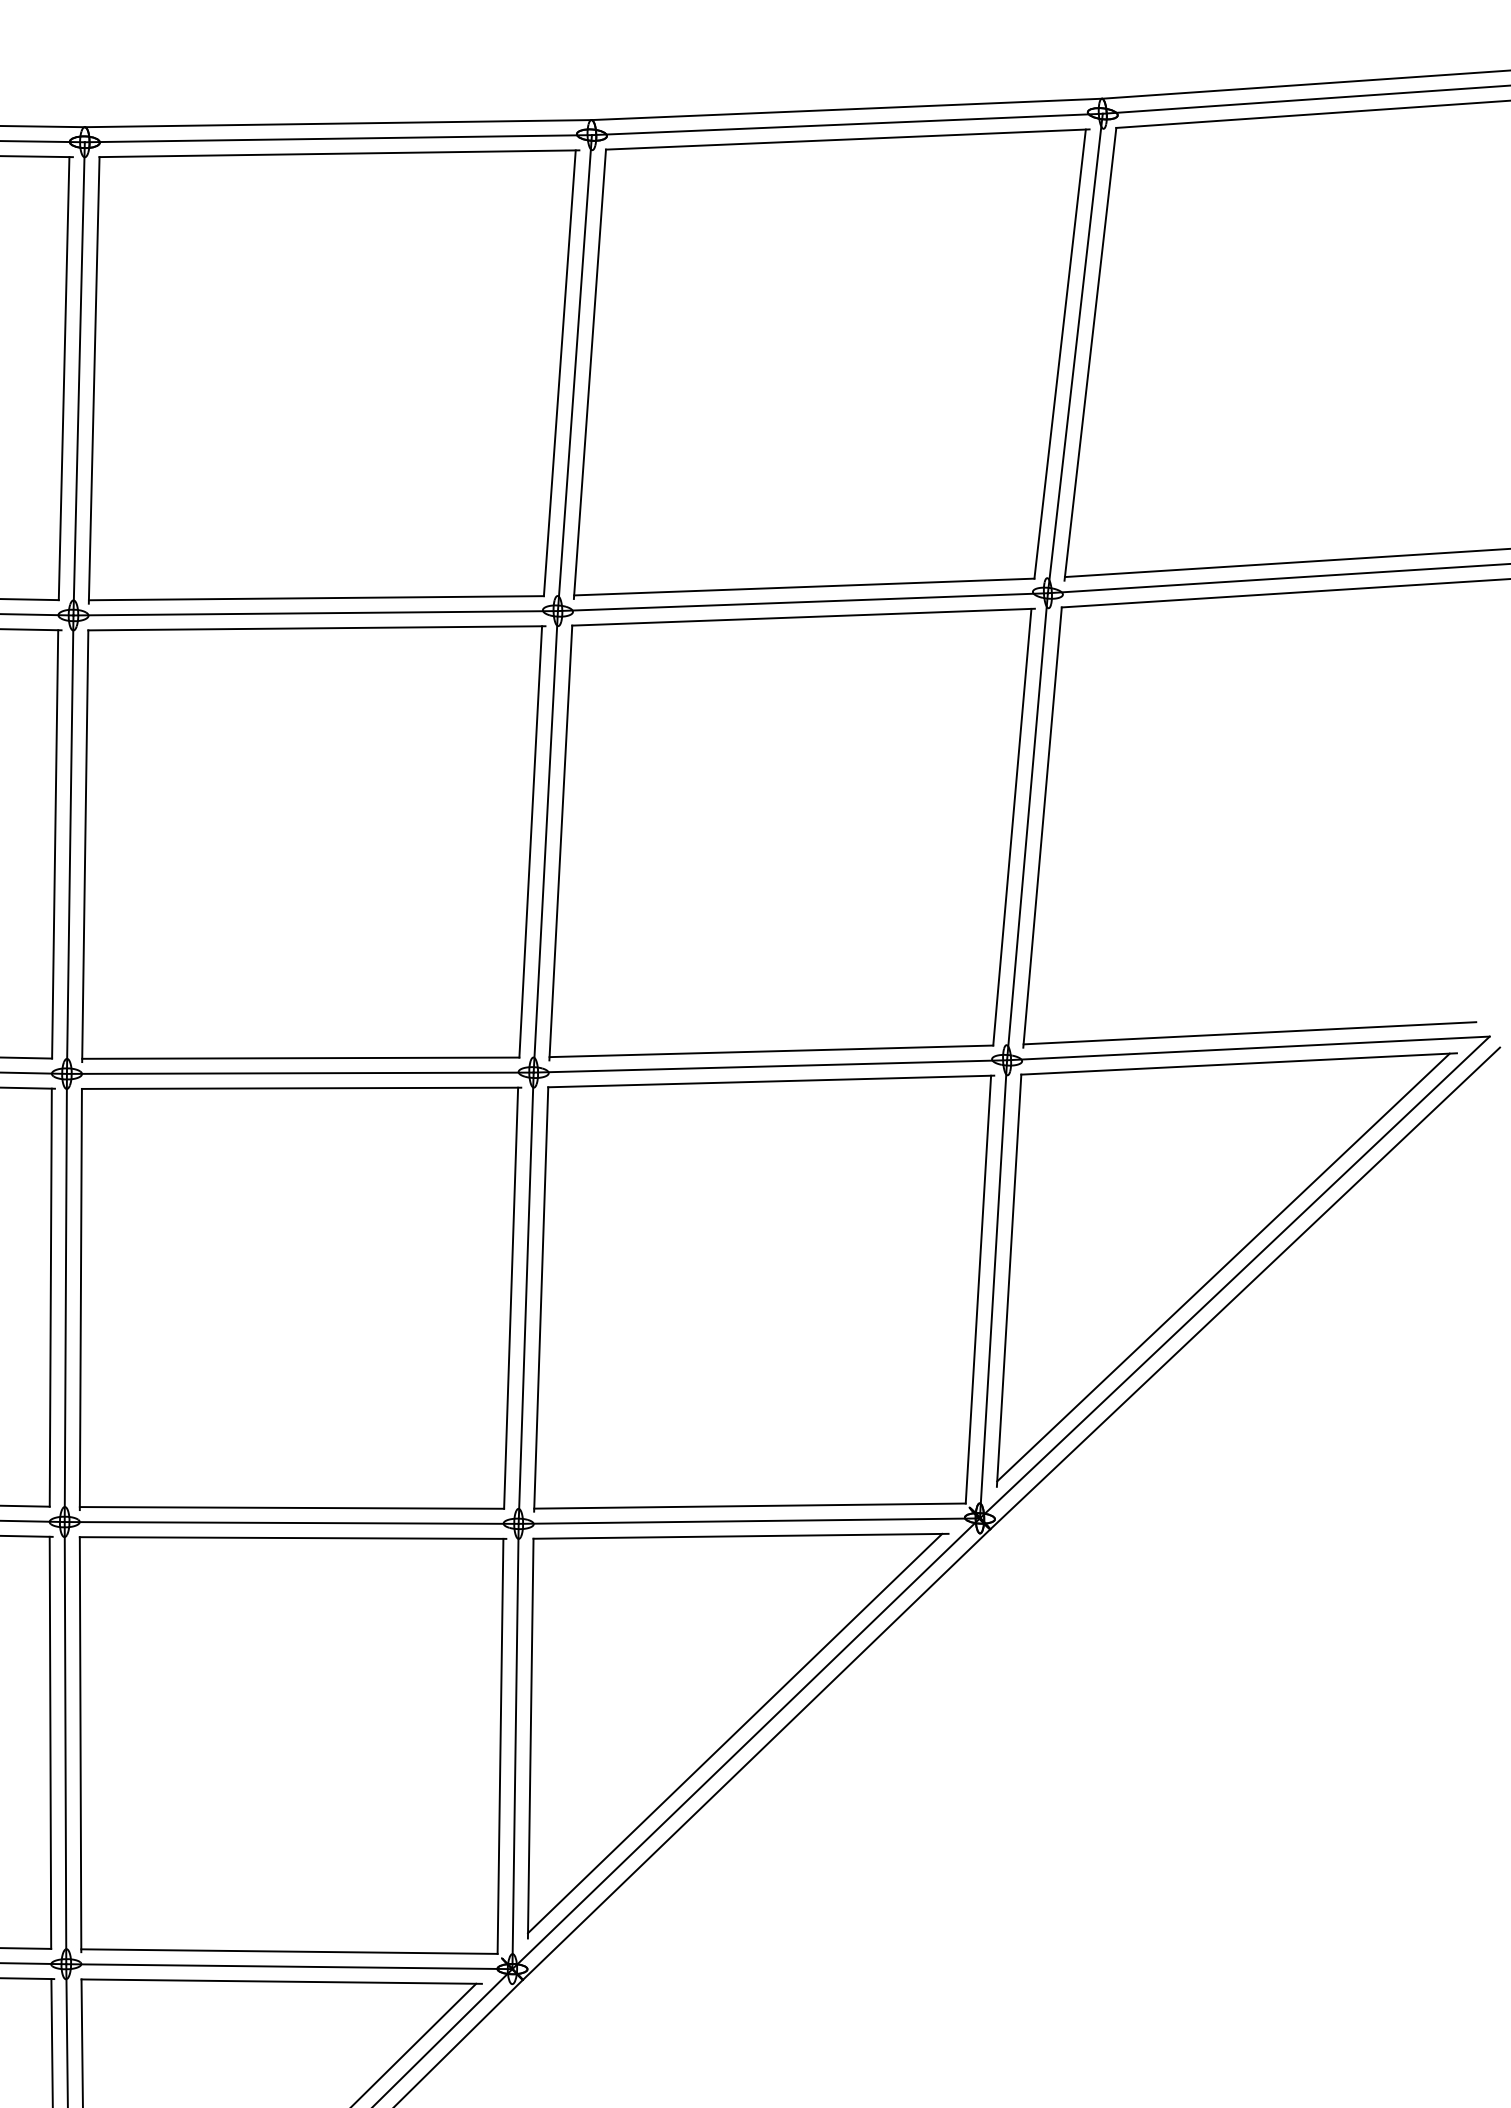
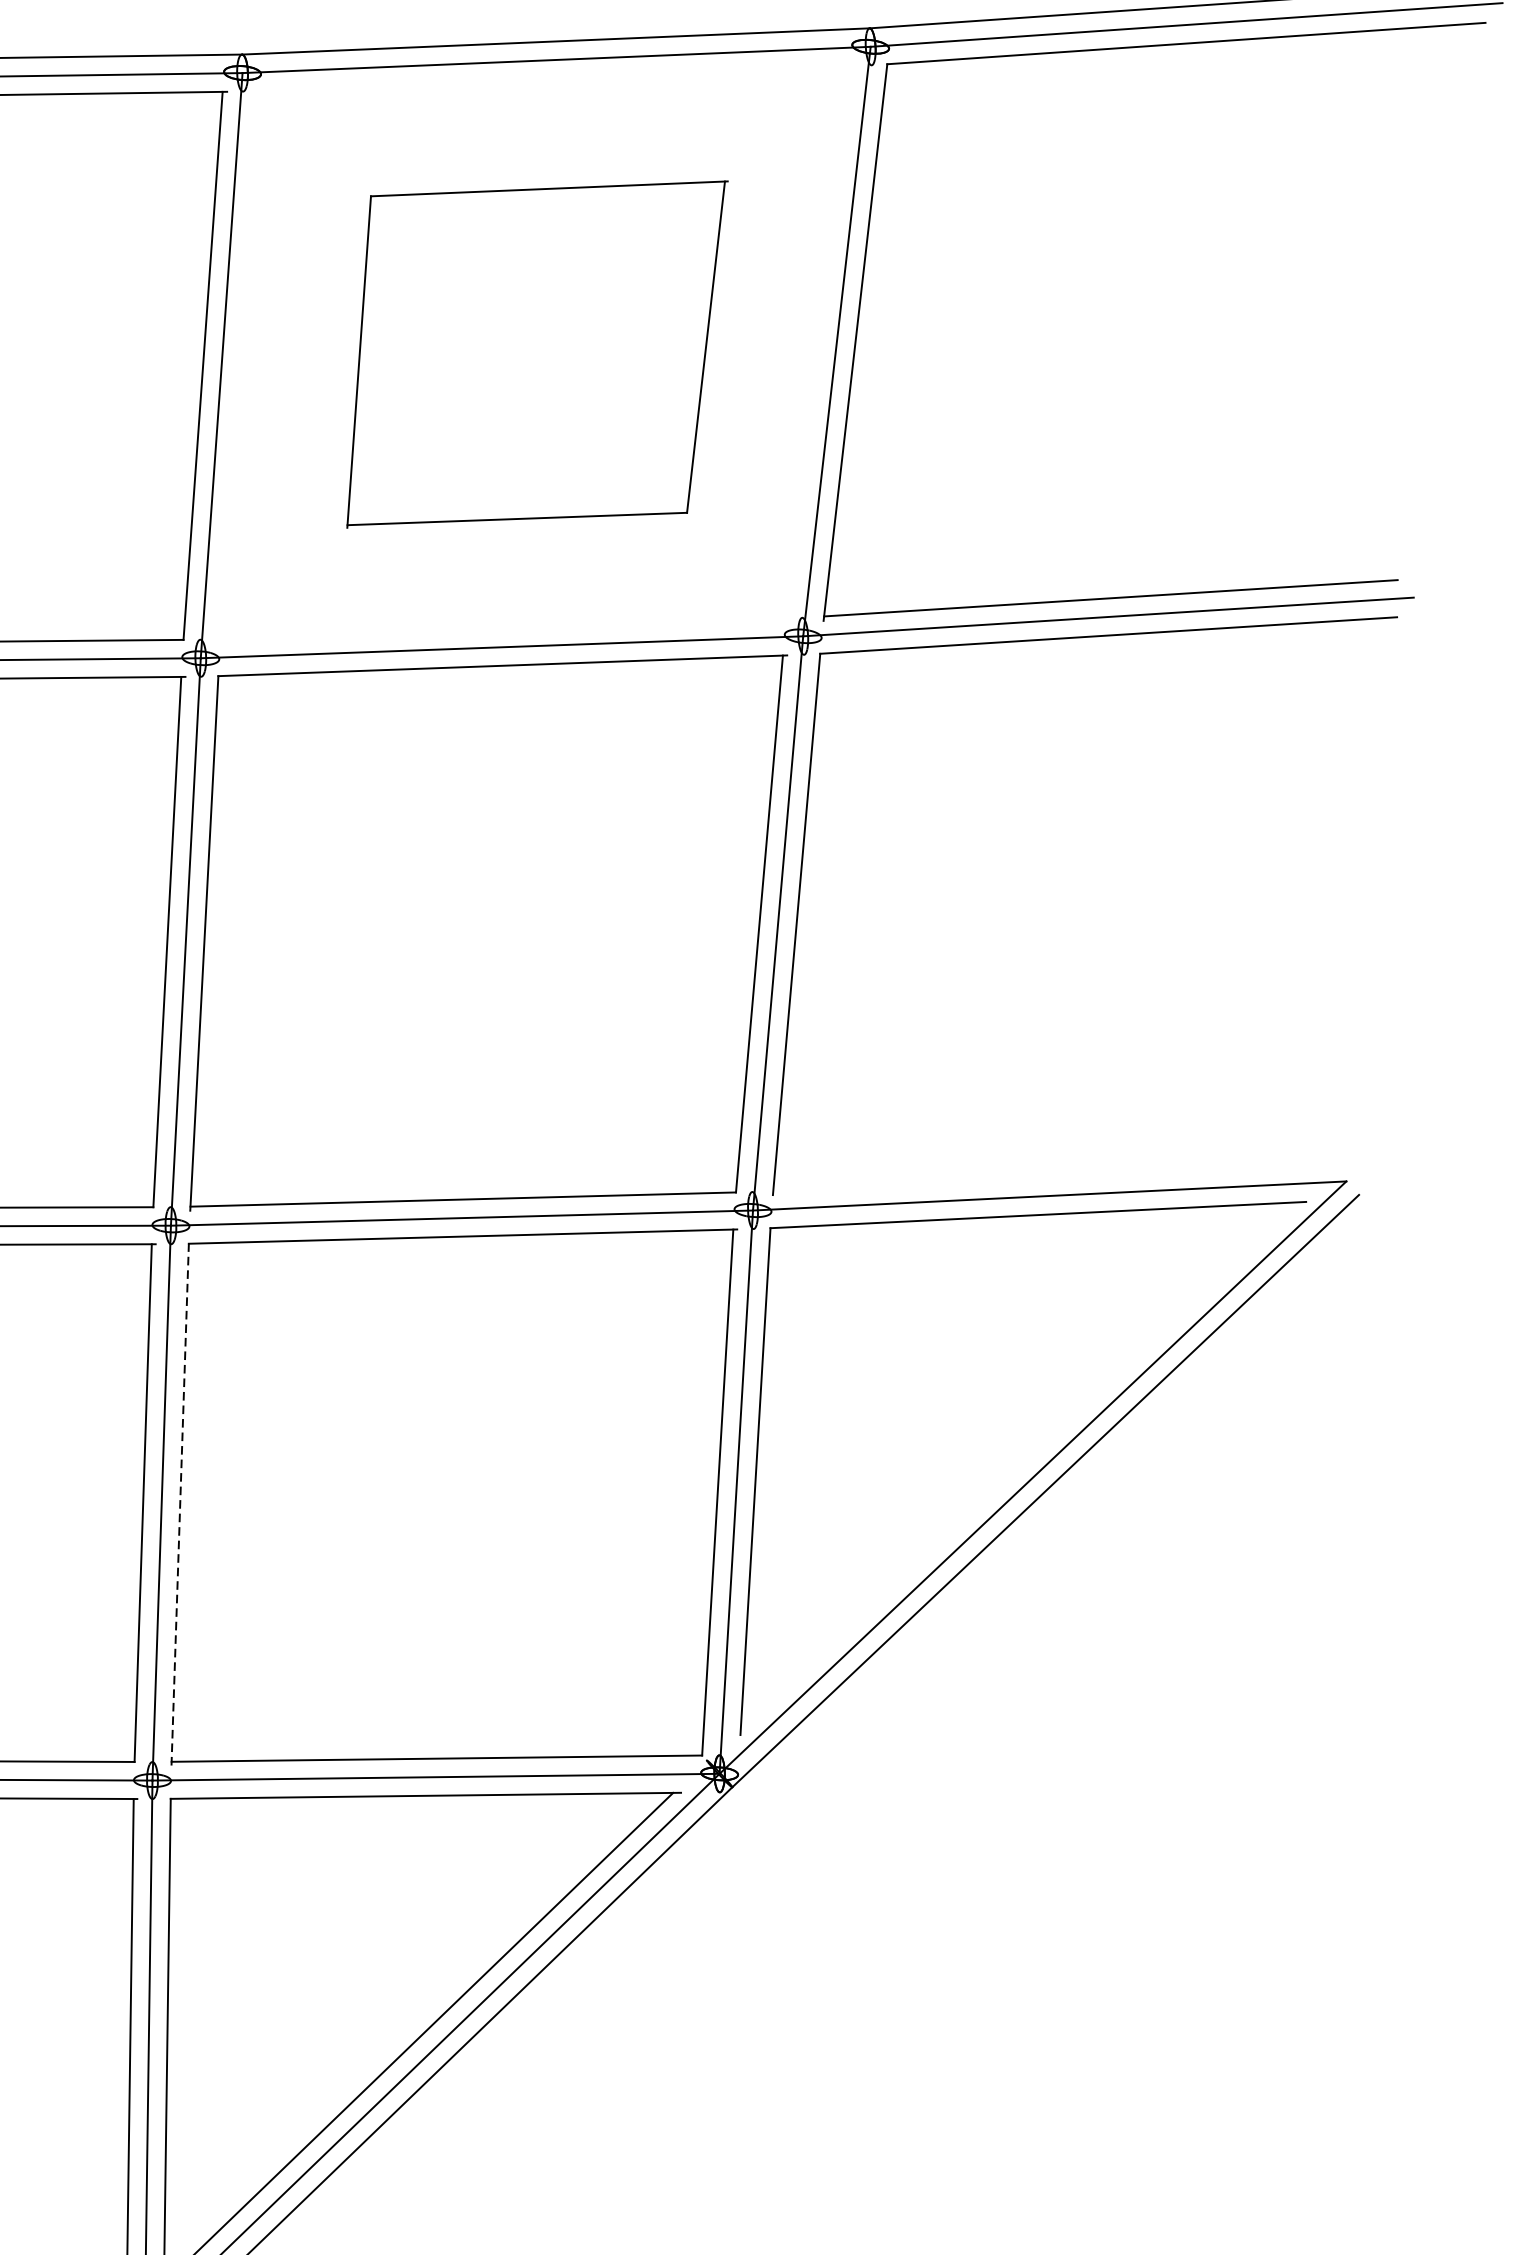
part: (831, 363) -> (537, 353), size x0.6
line: (1249, 1033) -> (1051, 1177), removed
line: (1223, 1267) -> (1019, 1465), removed
line: (541, 1298) -> (180, 1503), solid -> dashed

